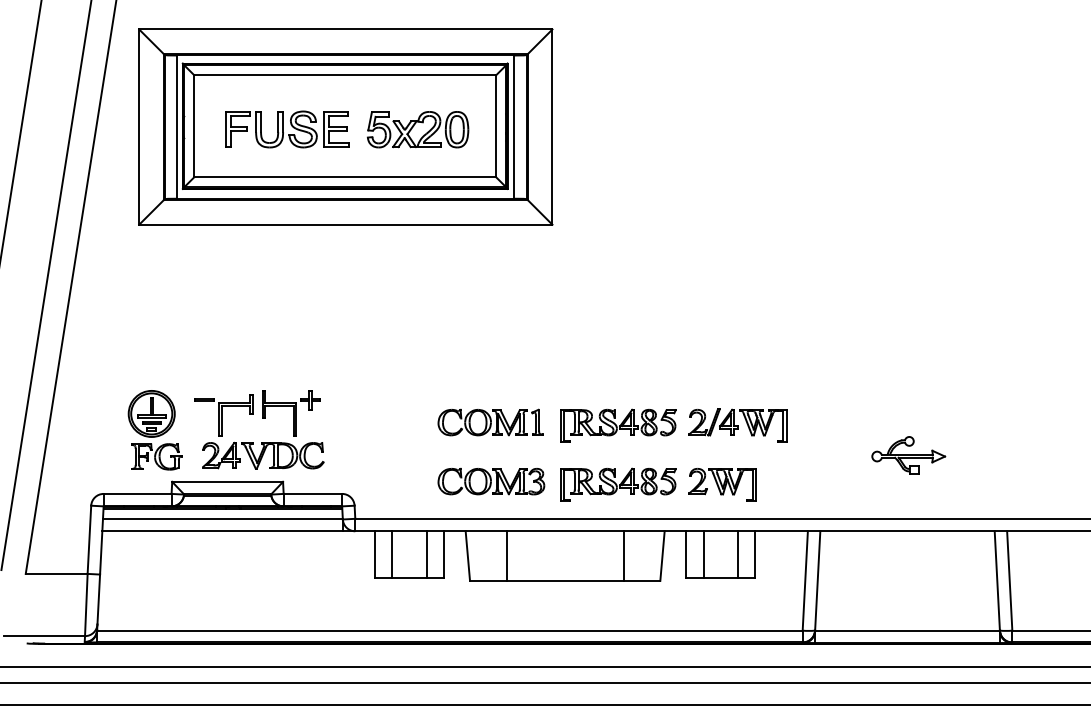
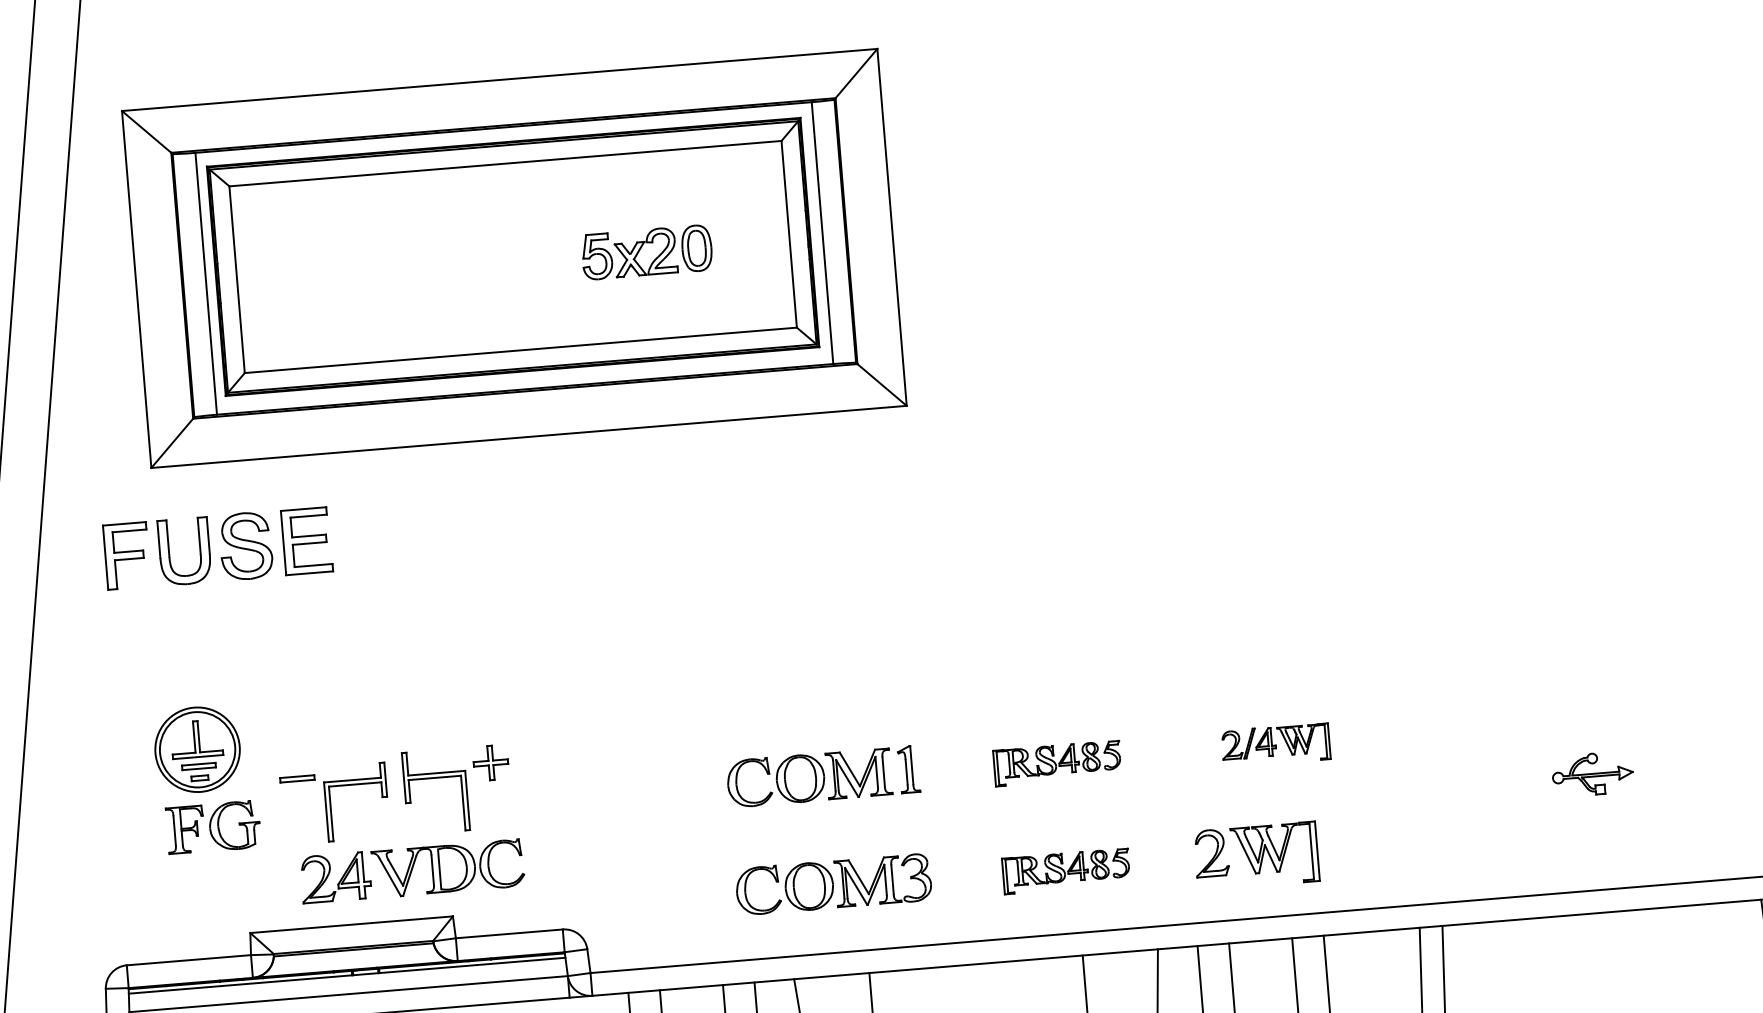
part: (287, 129) -> (217, 548), moved
part: (418, 129) -> (647, 251), size x0.7
part: (618, 425) -> (1057, 762), size x0.6
part: (737, 425) -> (1275, 745), size x0.6
part: (154, 430) -> (205, 779), moved
part: (908, 455) -> (1592, 774), size x0.6
part: (618, 484) -> (1066, 870), size x0.6

